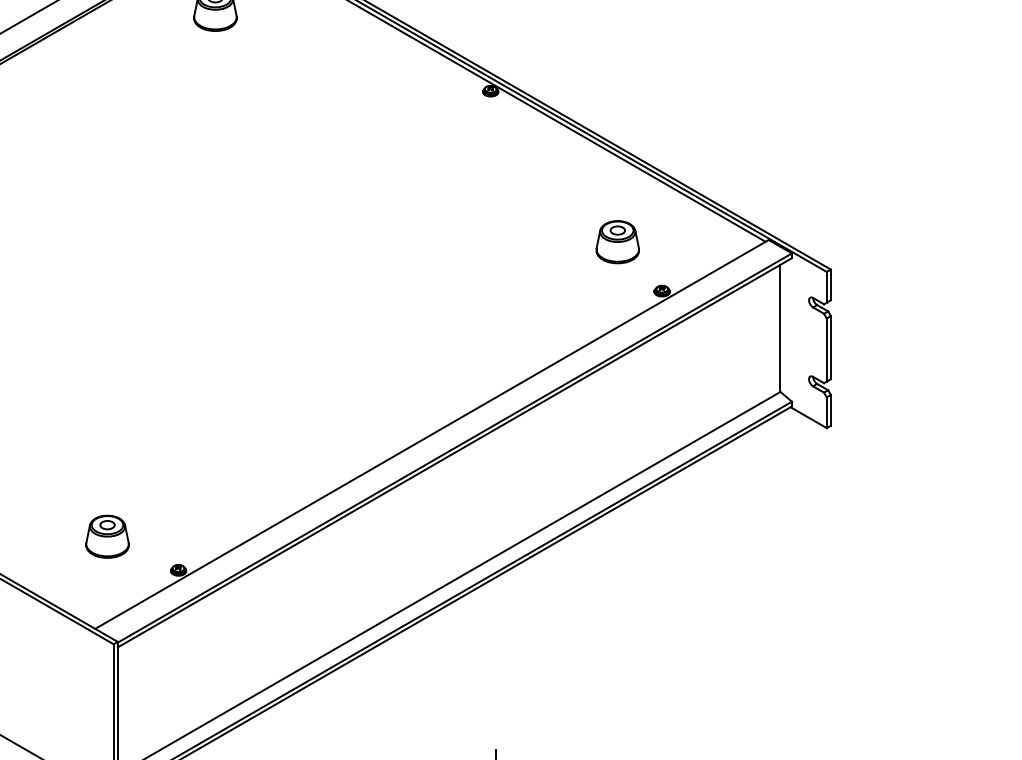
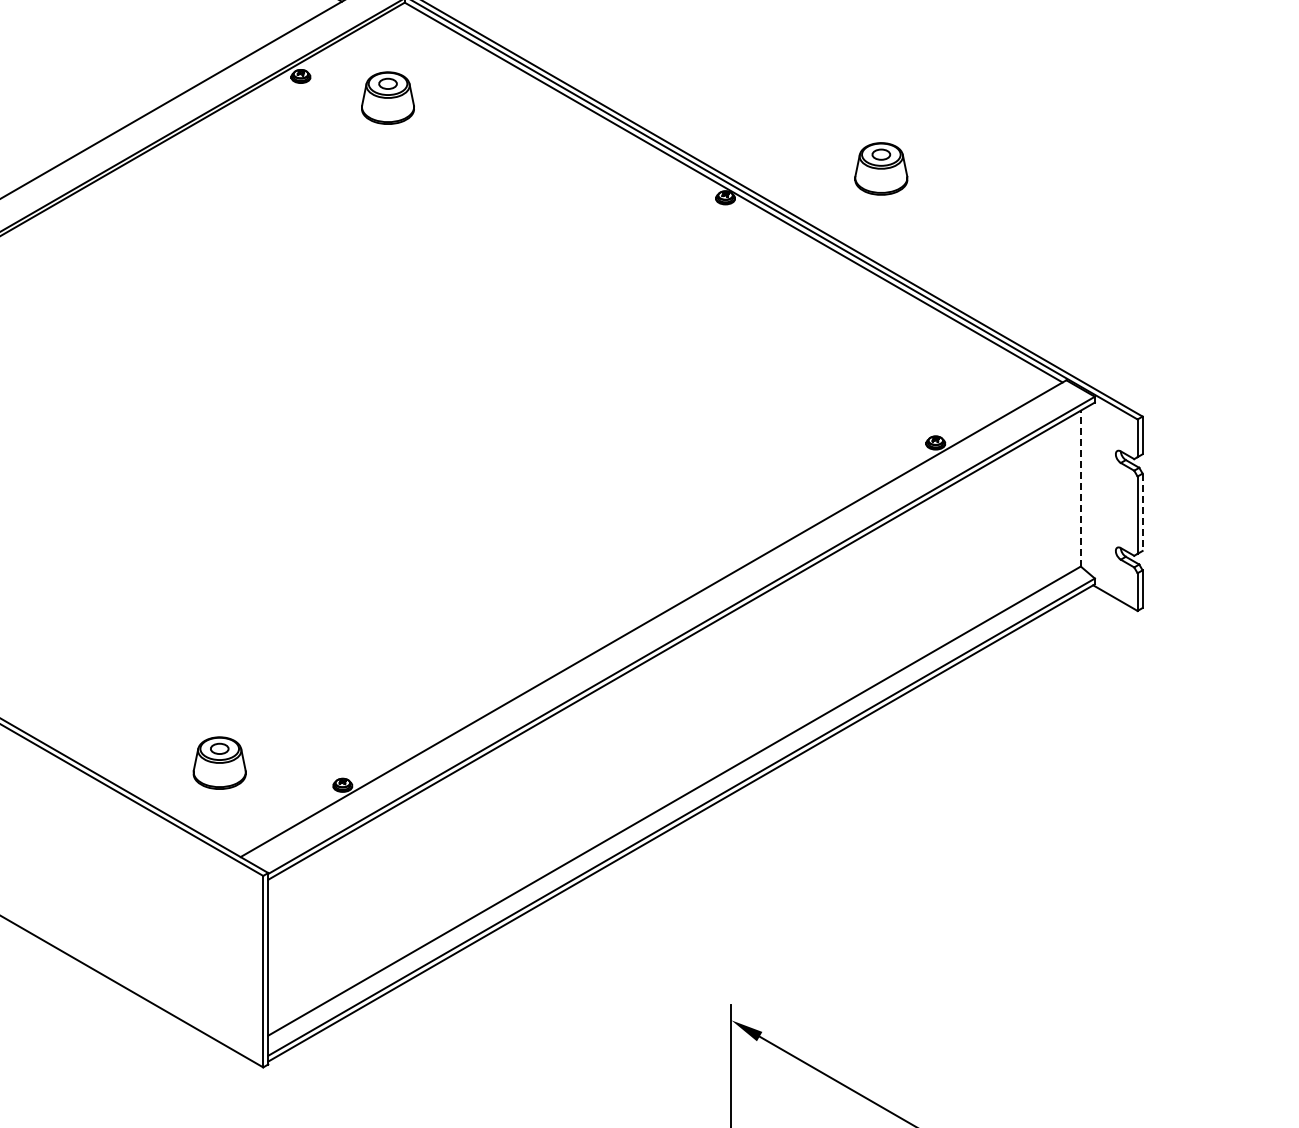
part: (617, 241) -> (881, 168), moved
line: (780, 328) -> (1080, 488), solid -> dashed
line: (830, 347) -> (1142, 512), solid -> dashed
part: (107, 536) -> (219, 762), moved

